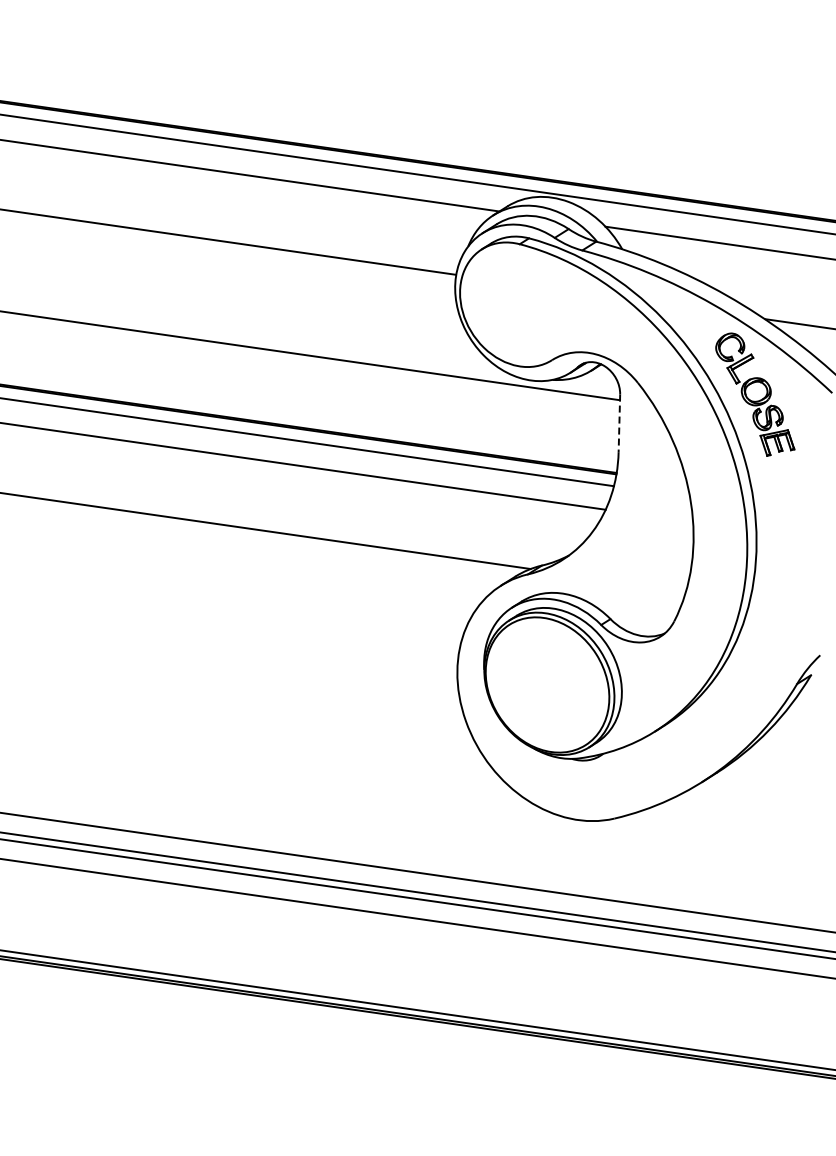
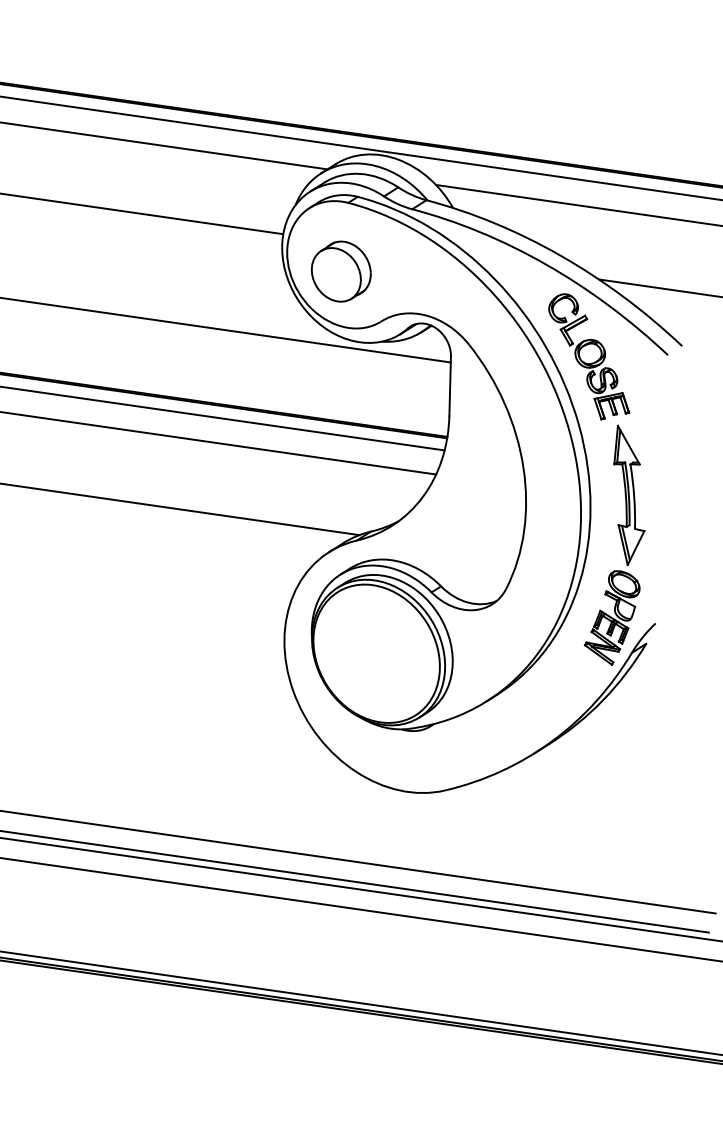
part: (512, 311) -> (340, 271), added
line: (619, 423) -> (450, 386), dashed -> solid
part: (786, 575) -> (621, 541), added

